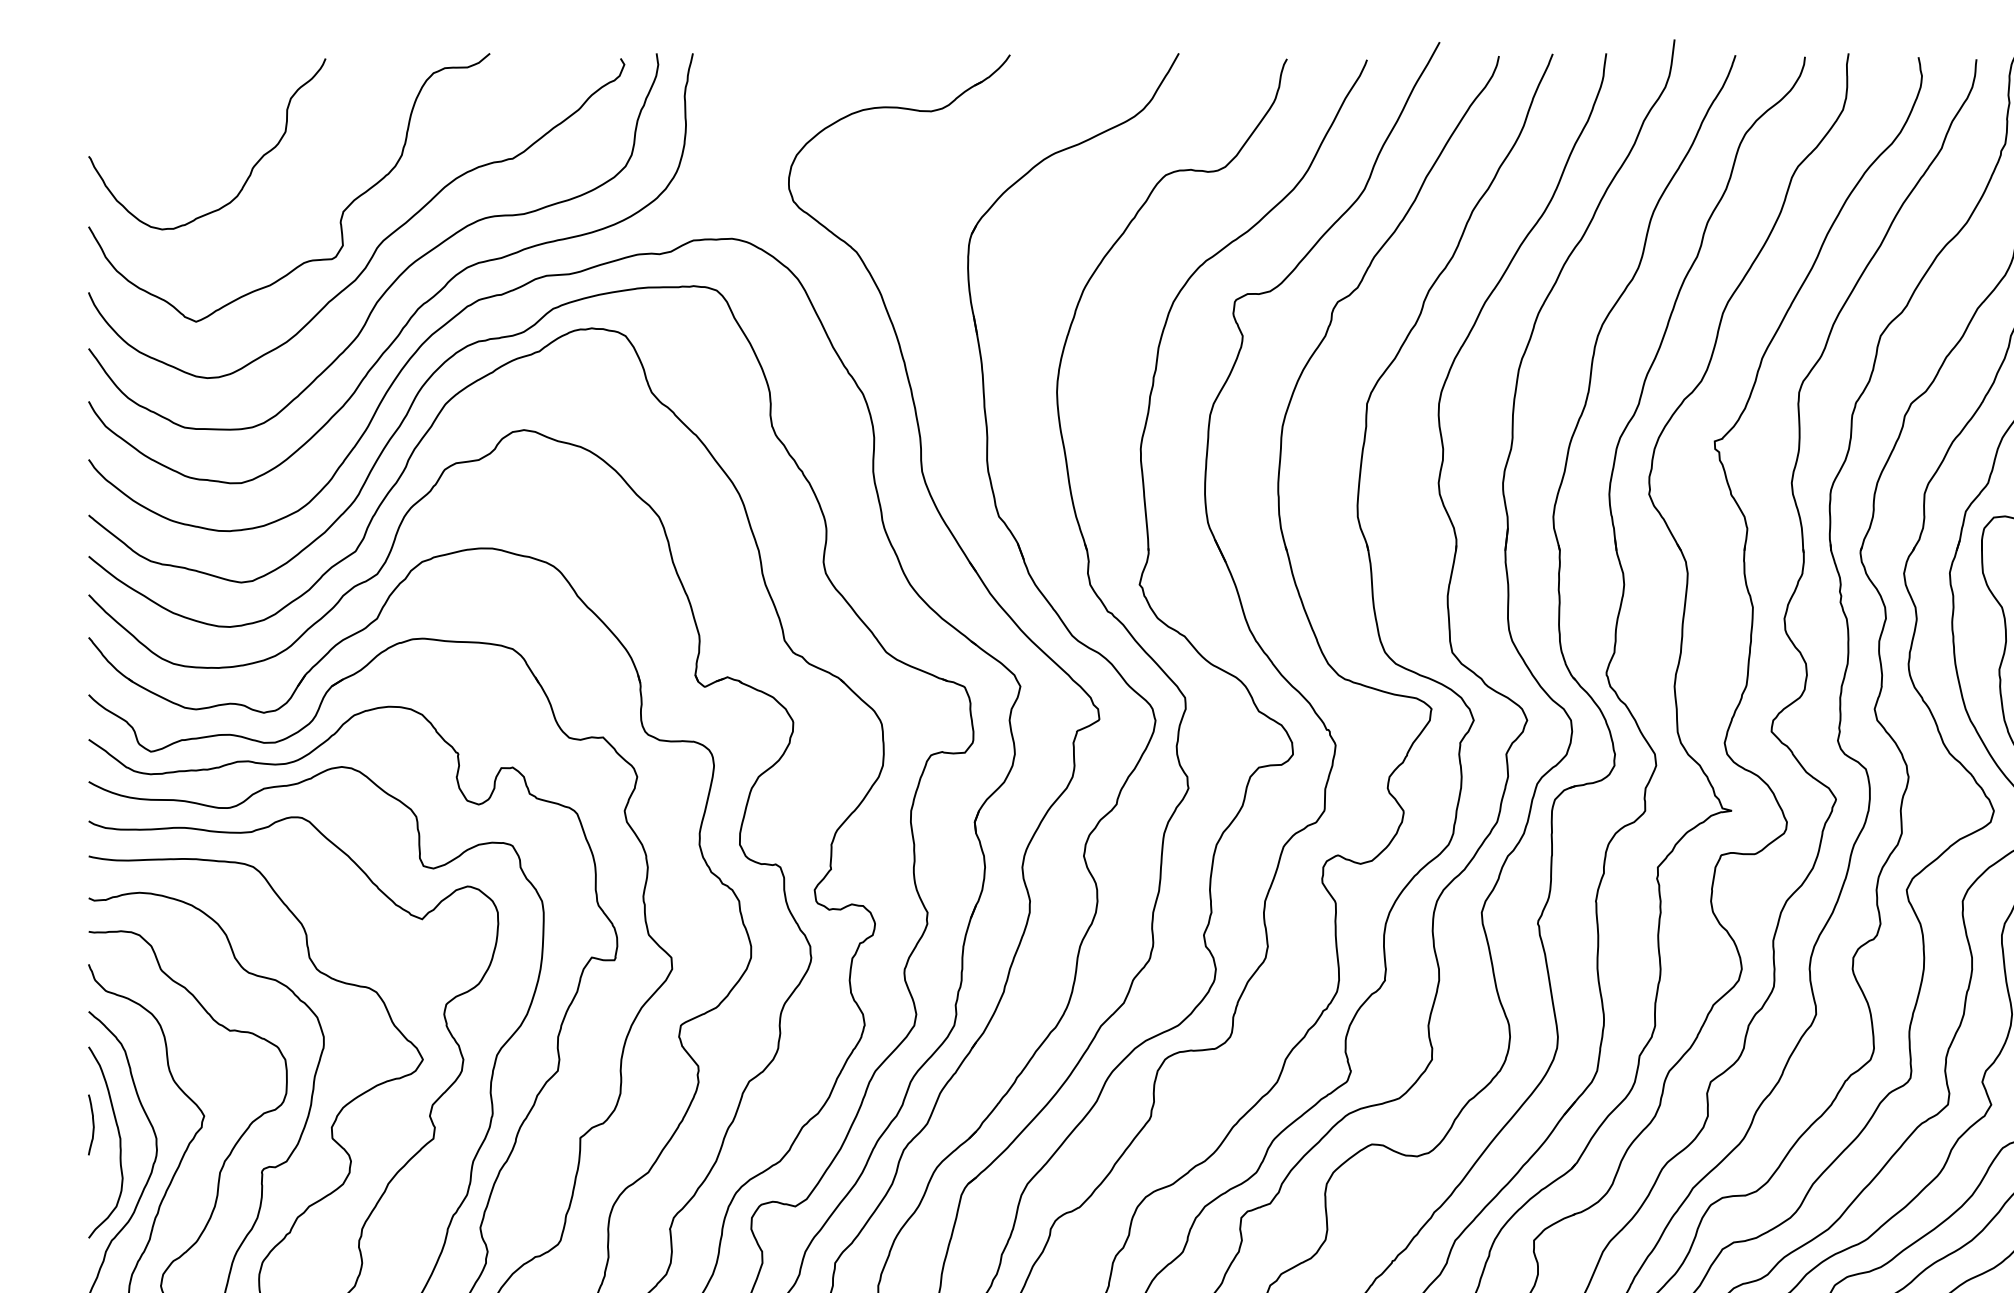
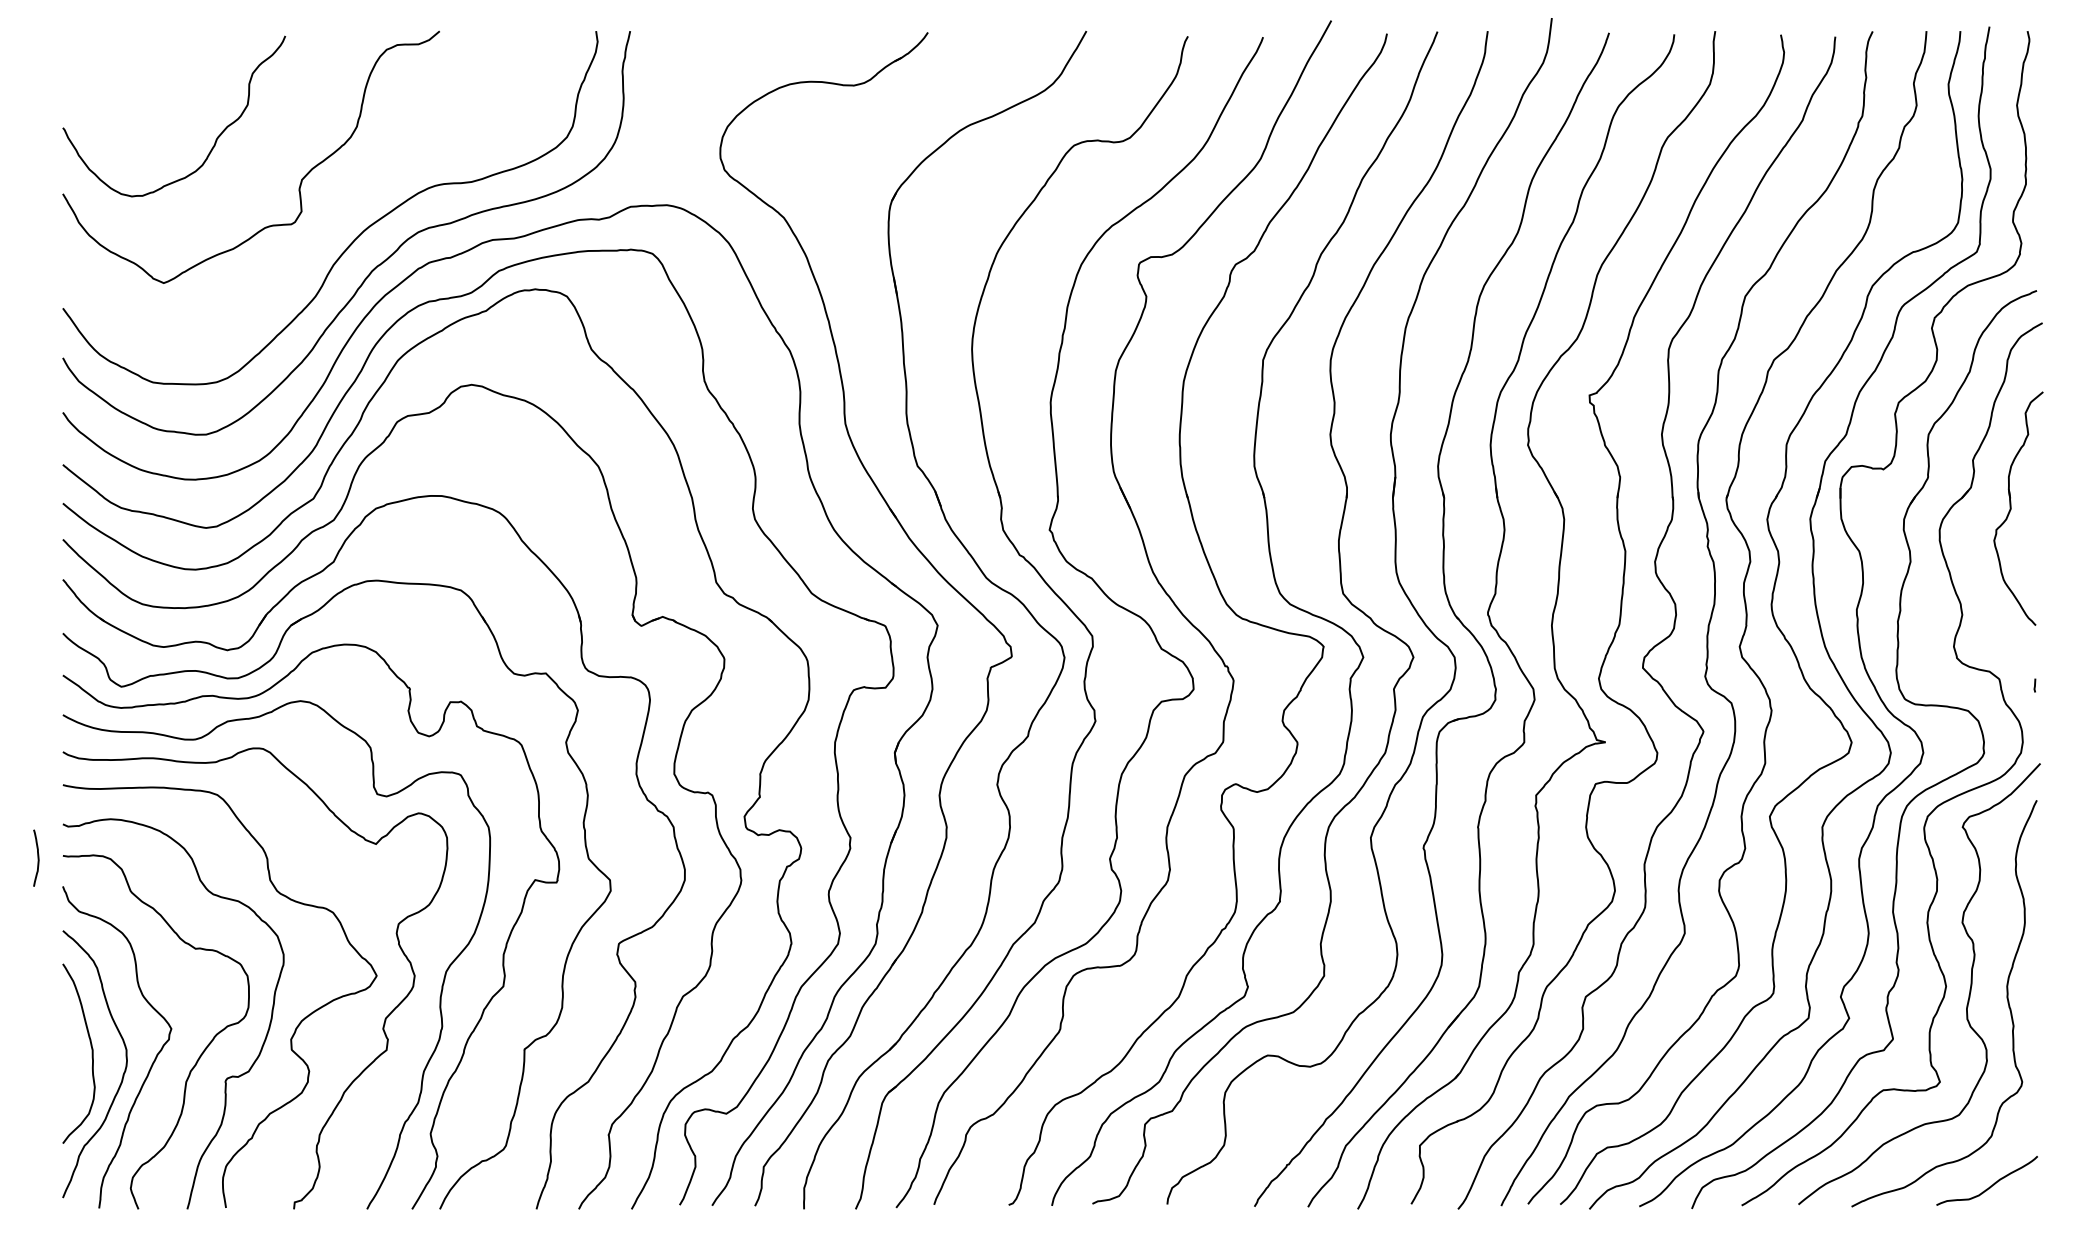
curve: (381, 241) -> (337, 207), removed
curve: (92, 1124) -> (37, 857), moved

